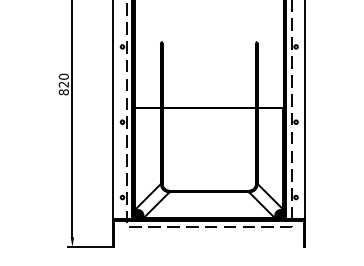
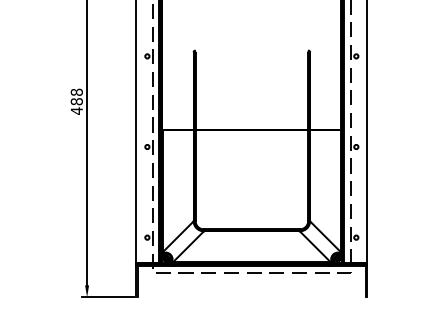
text: (63, 84) -> (76, 101), 820 -> 488

